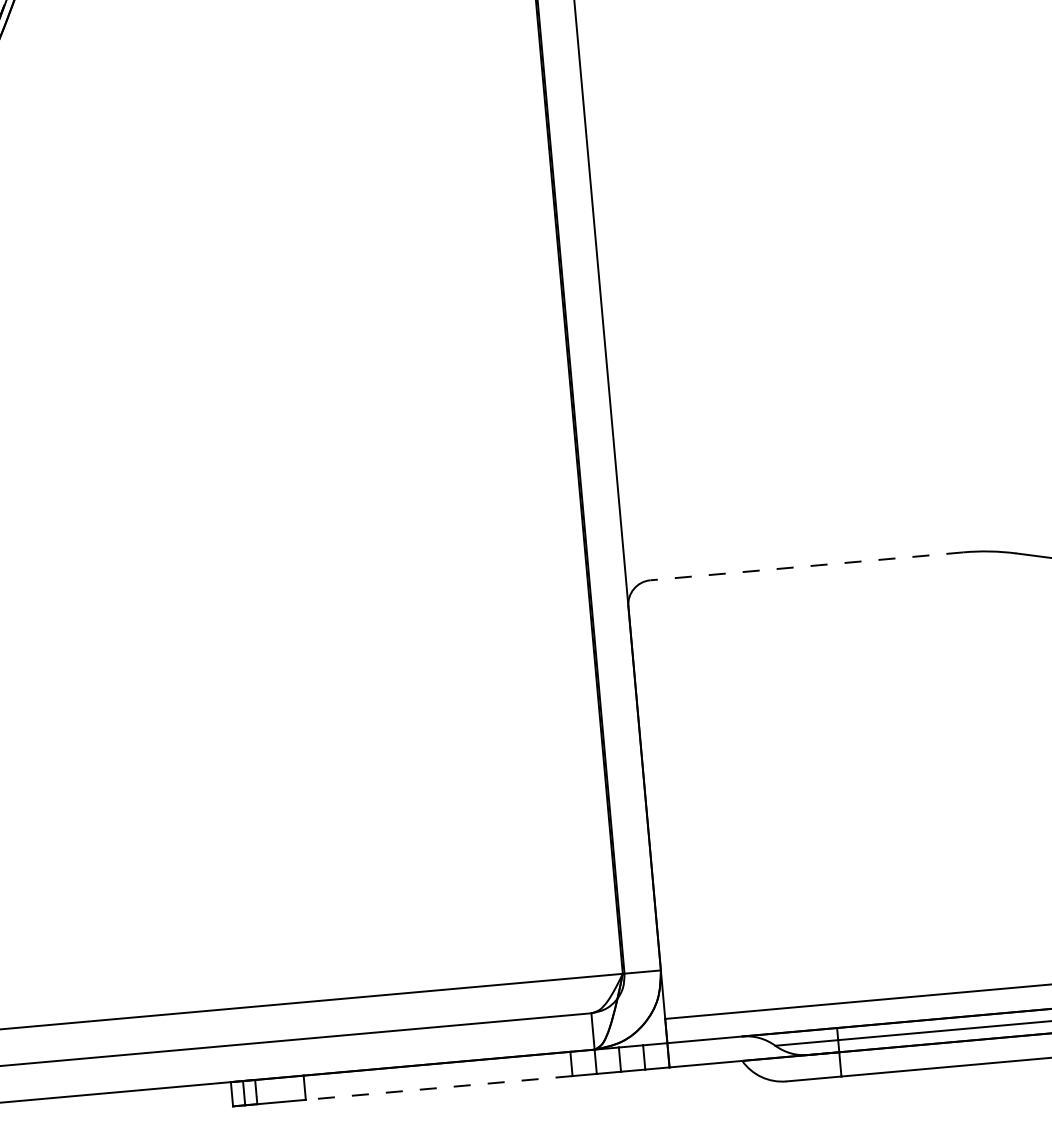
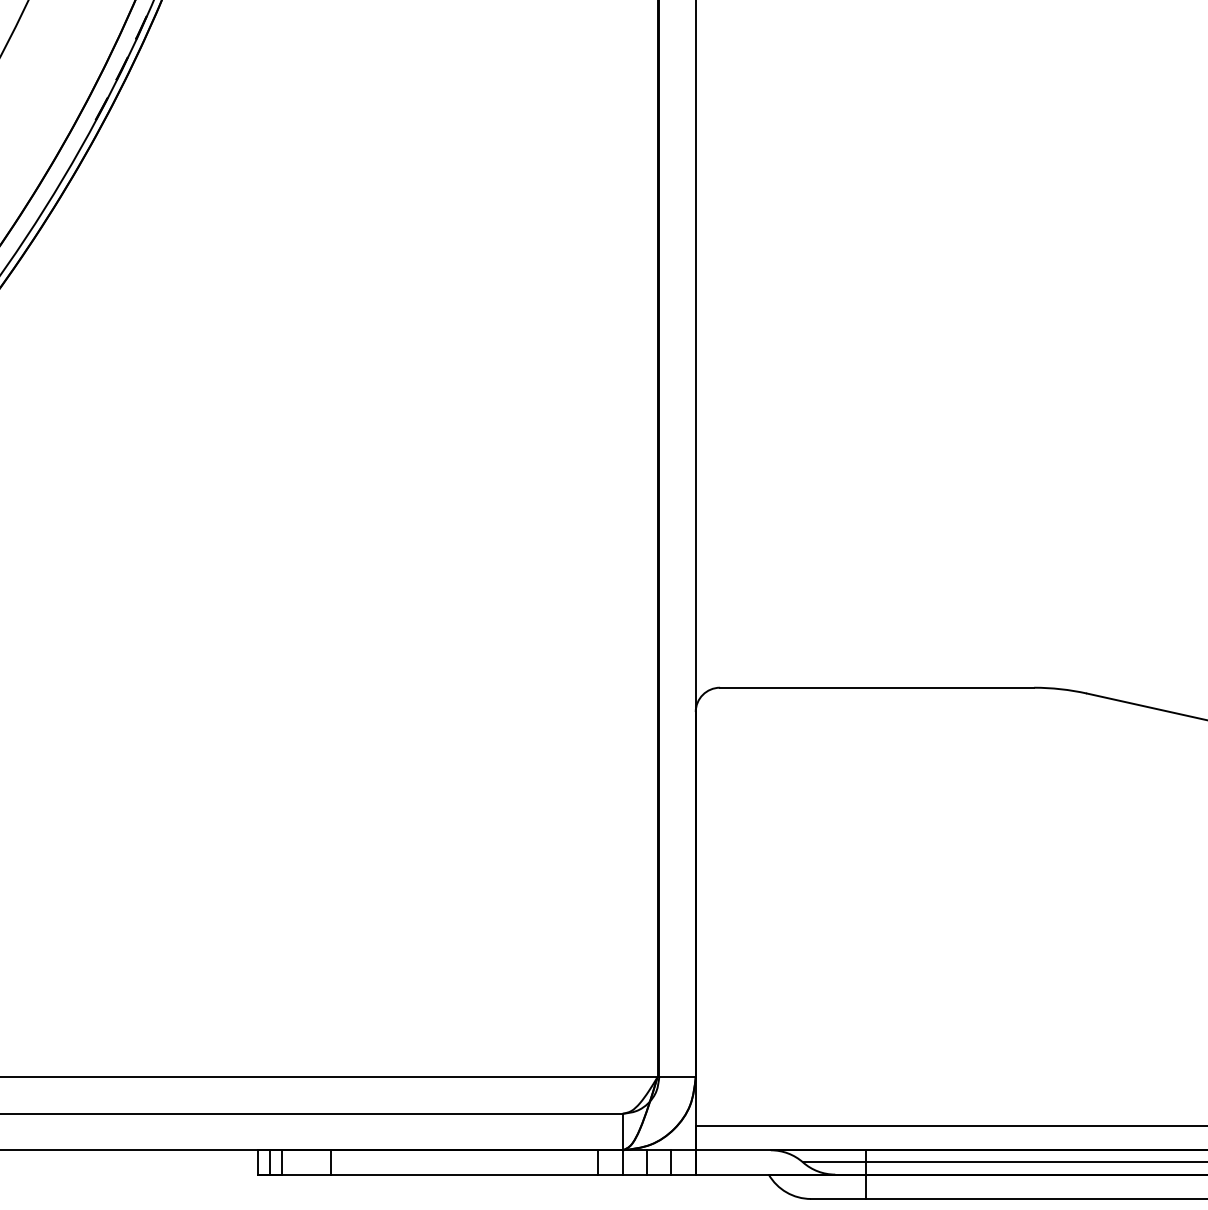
line: (806, 566) -> (876, 687), dashed -> solid
line: (439, 1087) -> (464, 1174), dashed -> solid

